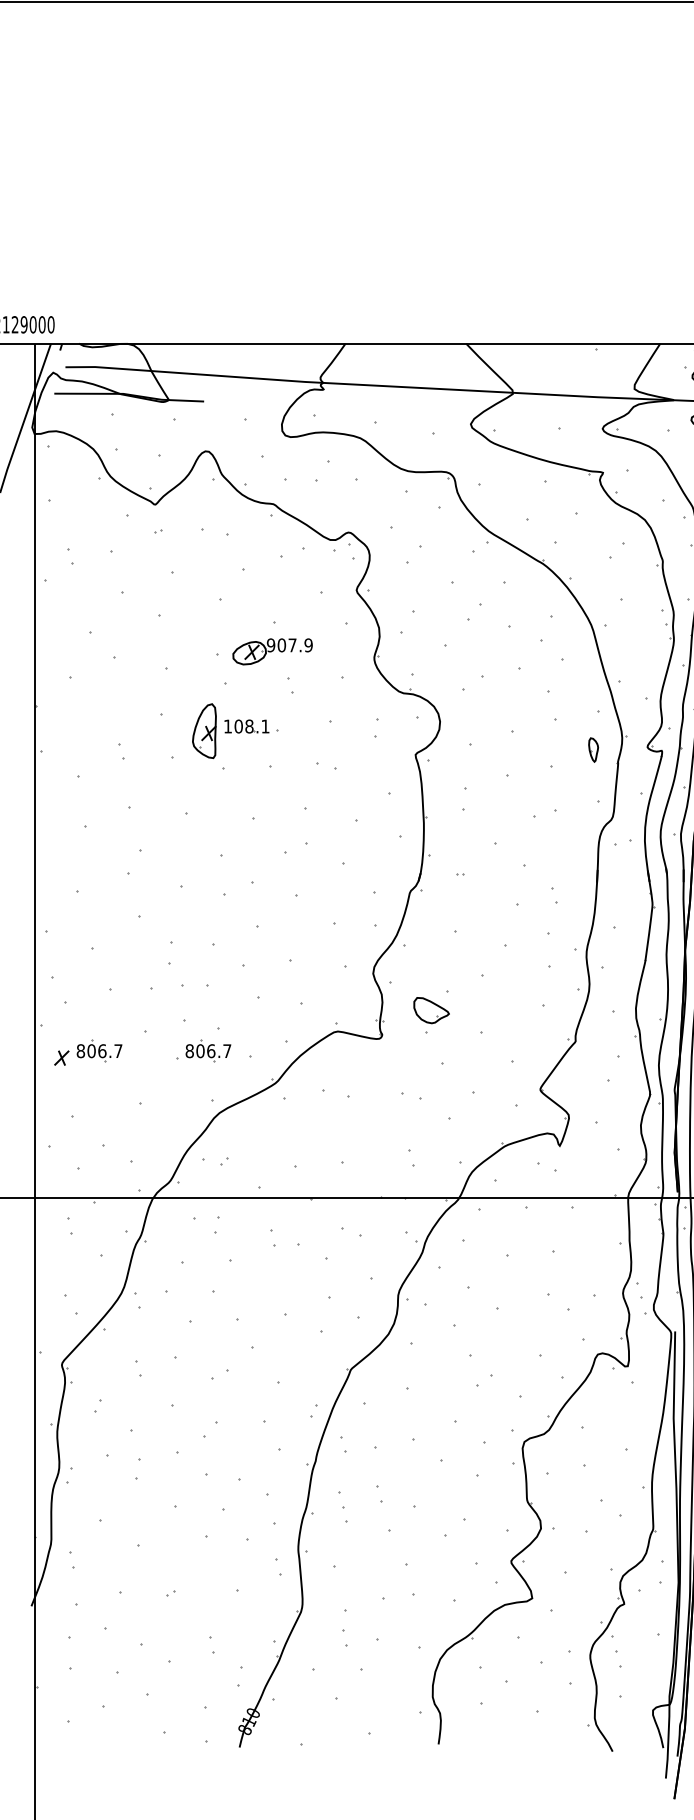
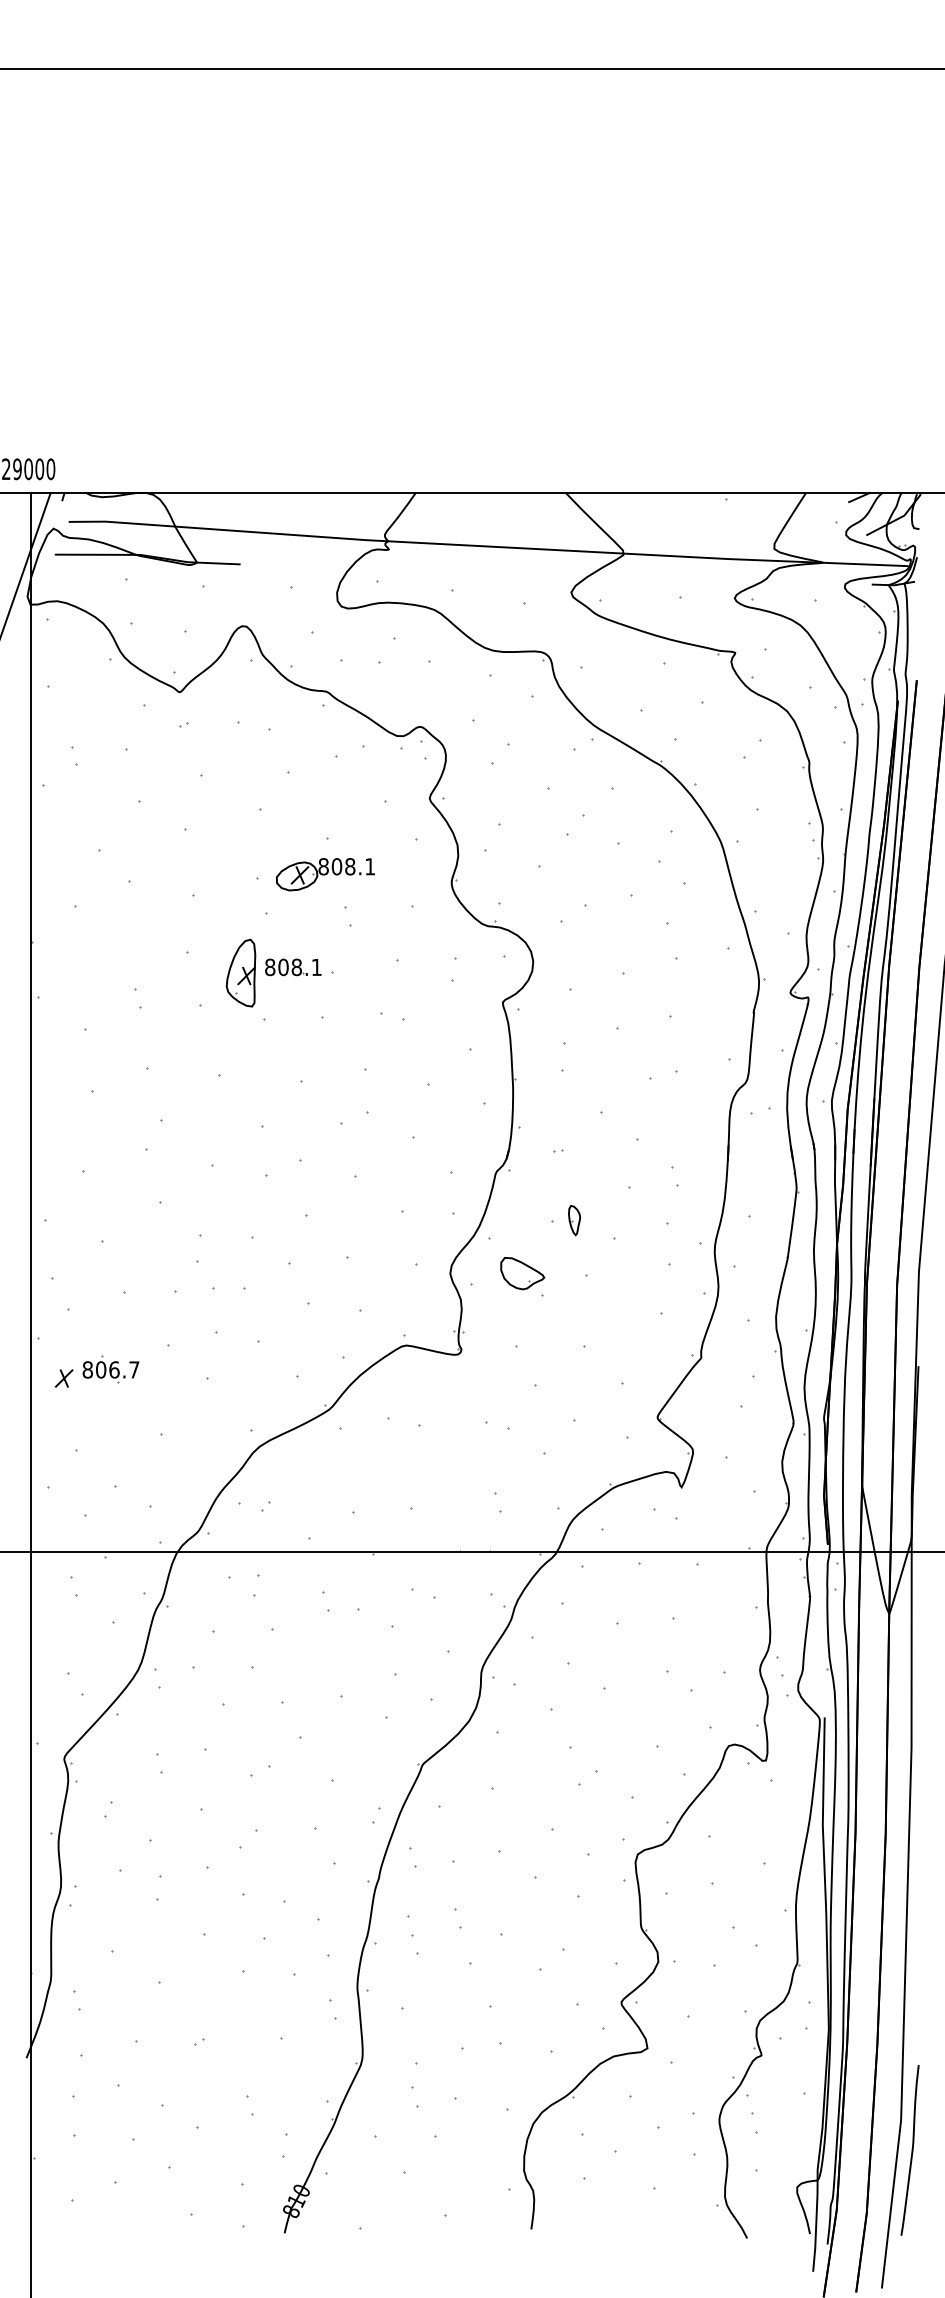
text: (289, 645) -> (346, 866), 907.9 -> 808.1
text: (228, 726) -> (270, 967), 108.1 -> 808.1
part: (593, 750) -> (574, 1220), moved
part: (431, 1010) -> (522, 1273), moved
part: (208, 1050) -> (245, 1369), removed

